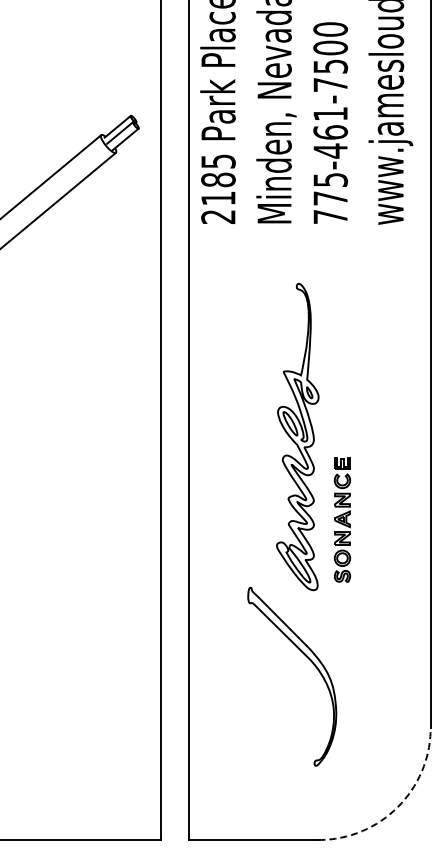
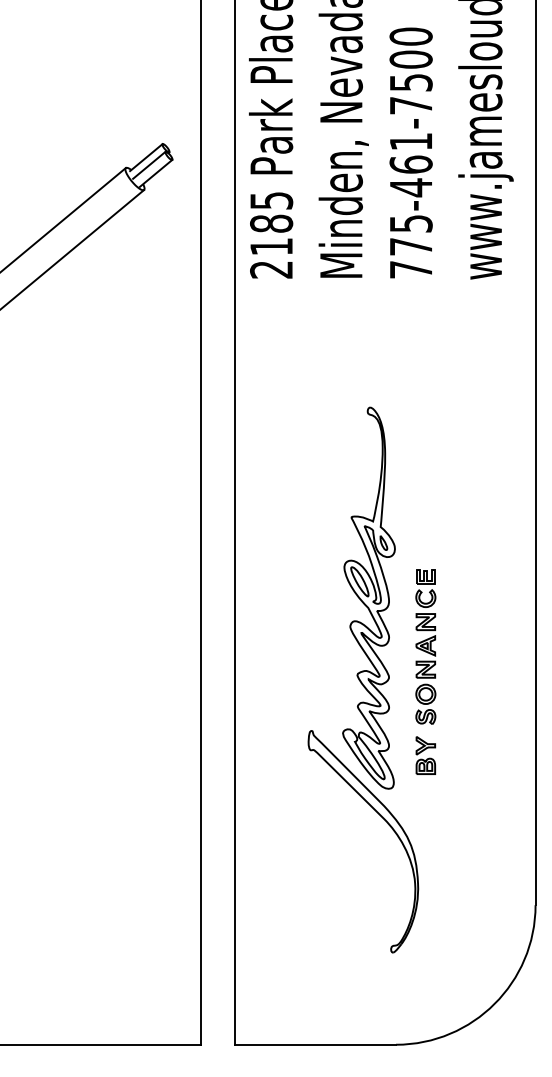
part: (297, 436) -> (368, 597), moved
part: (342, 607) -> (425, 755), added
arc: (397, 807) -> (494, 1004), dashed -> solid

